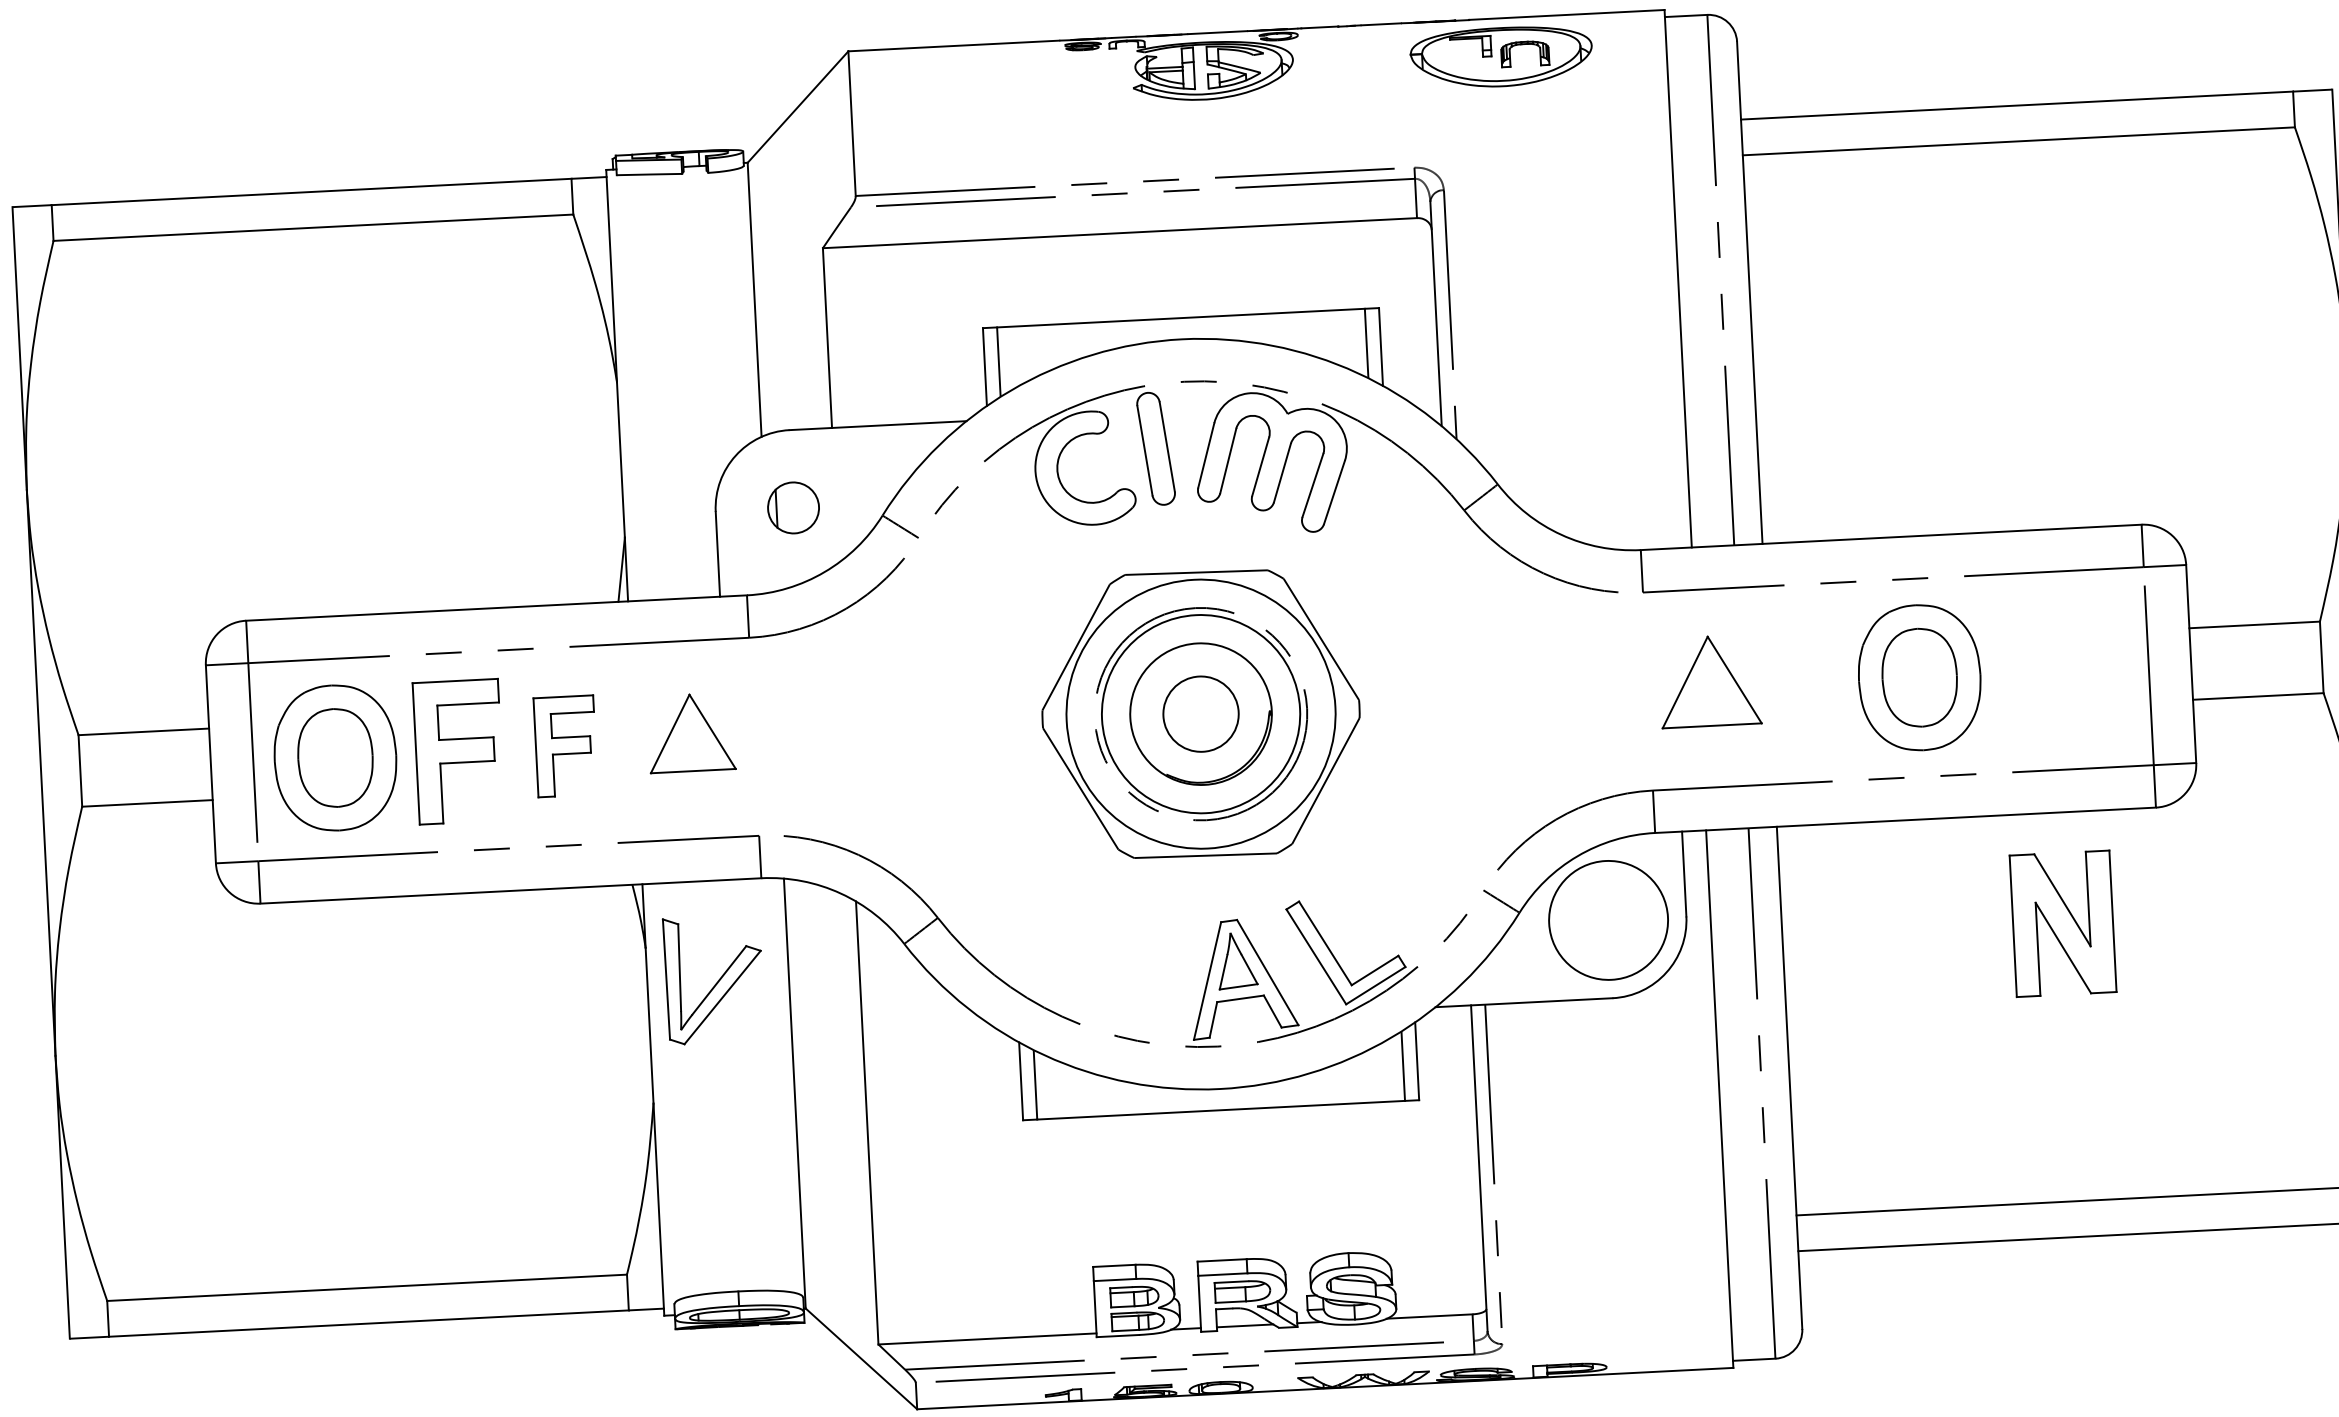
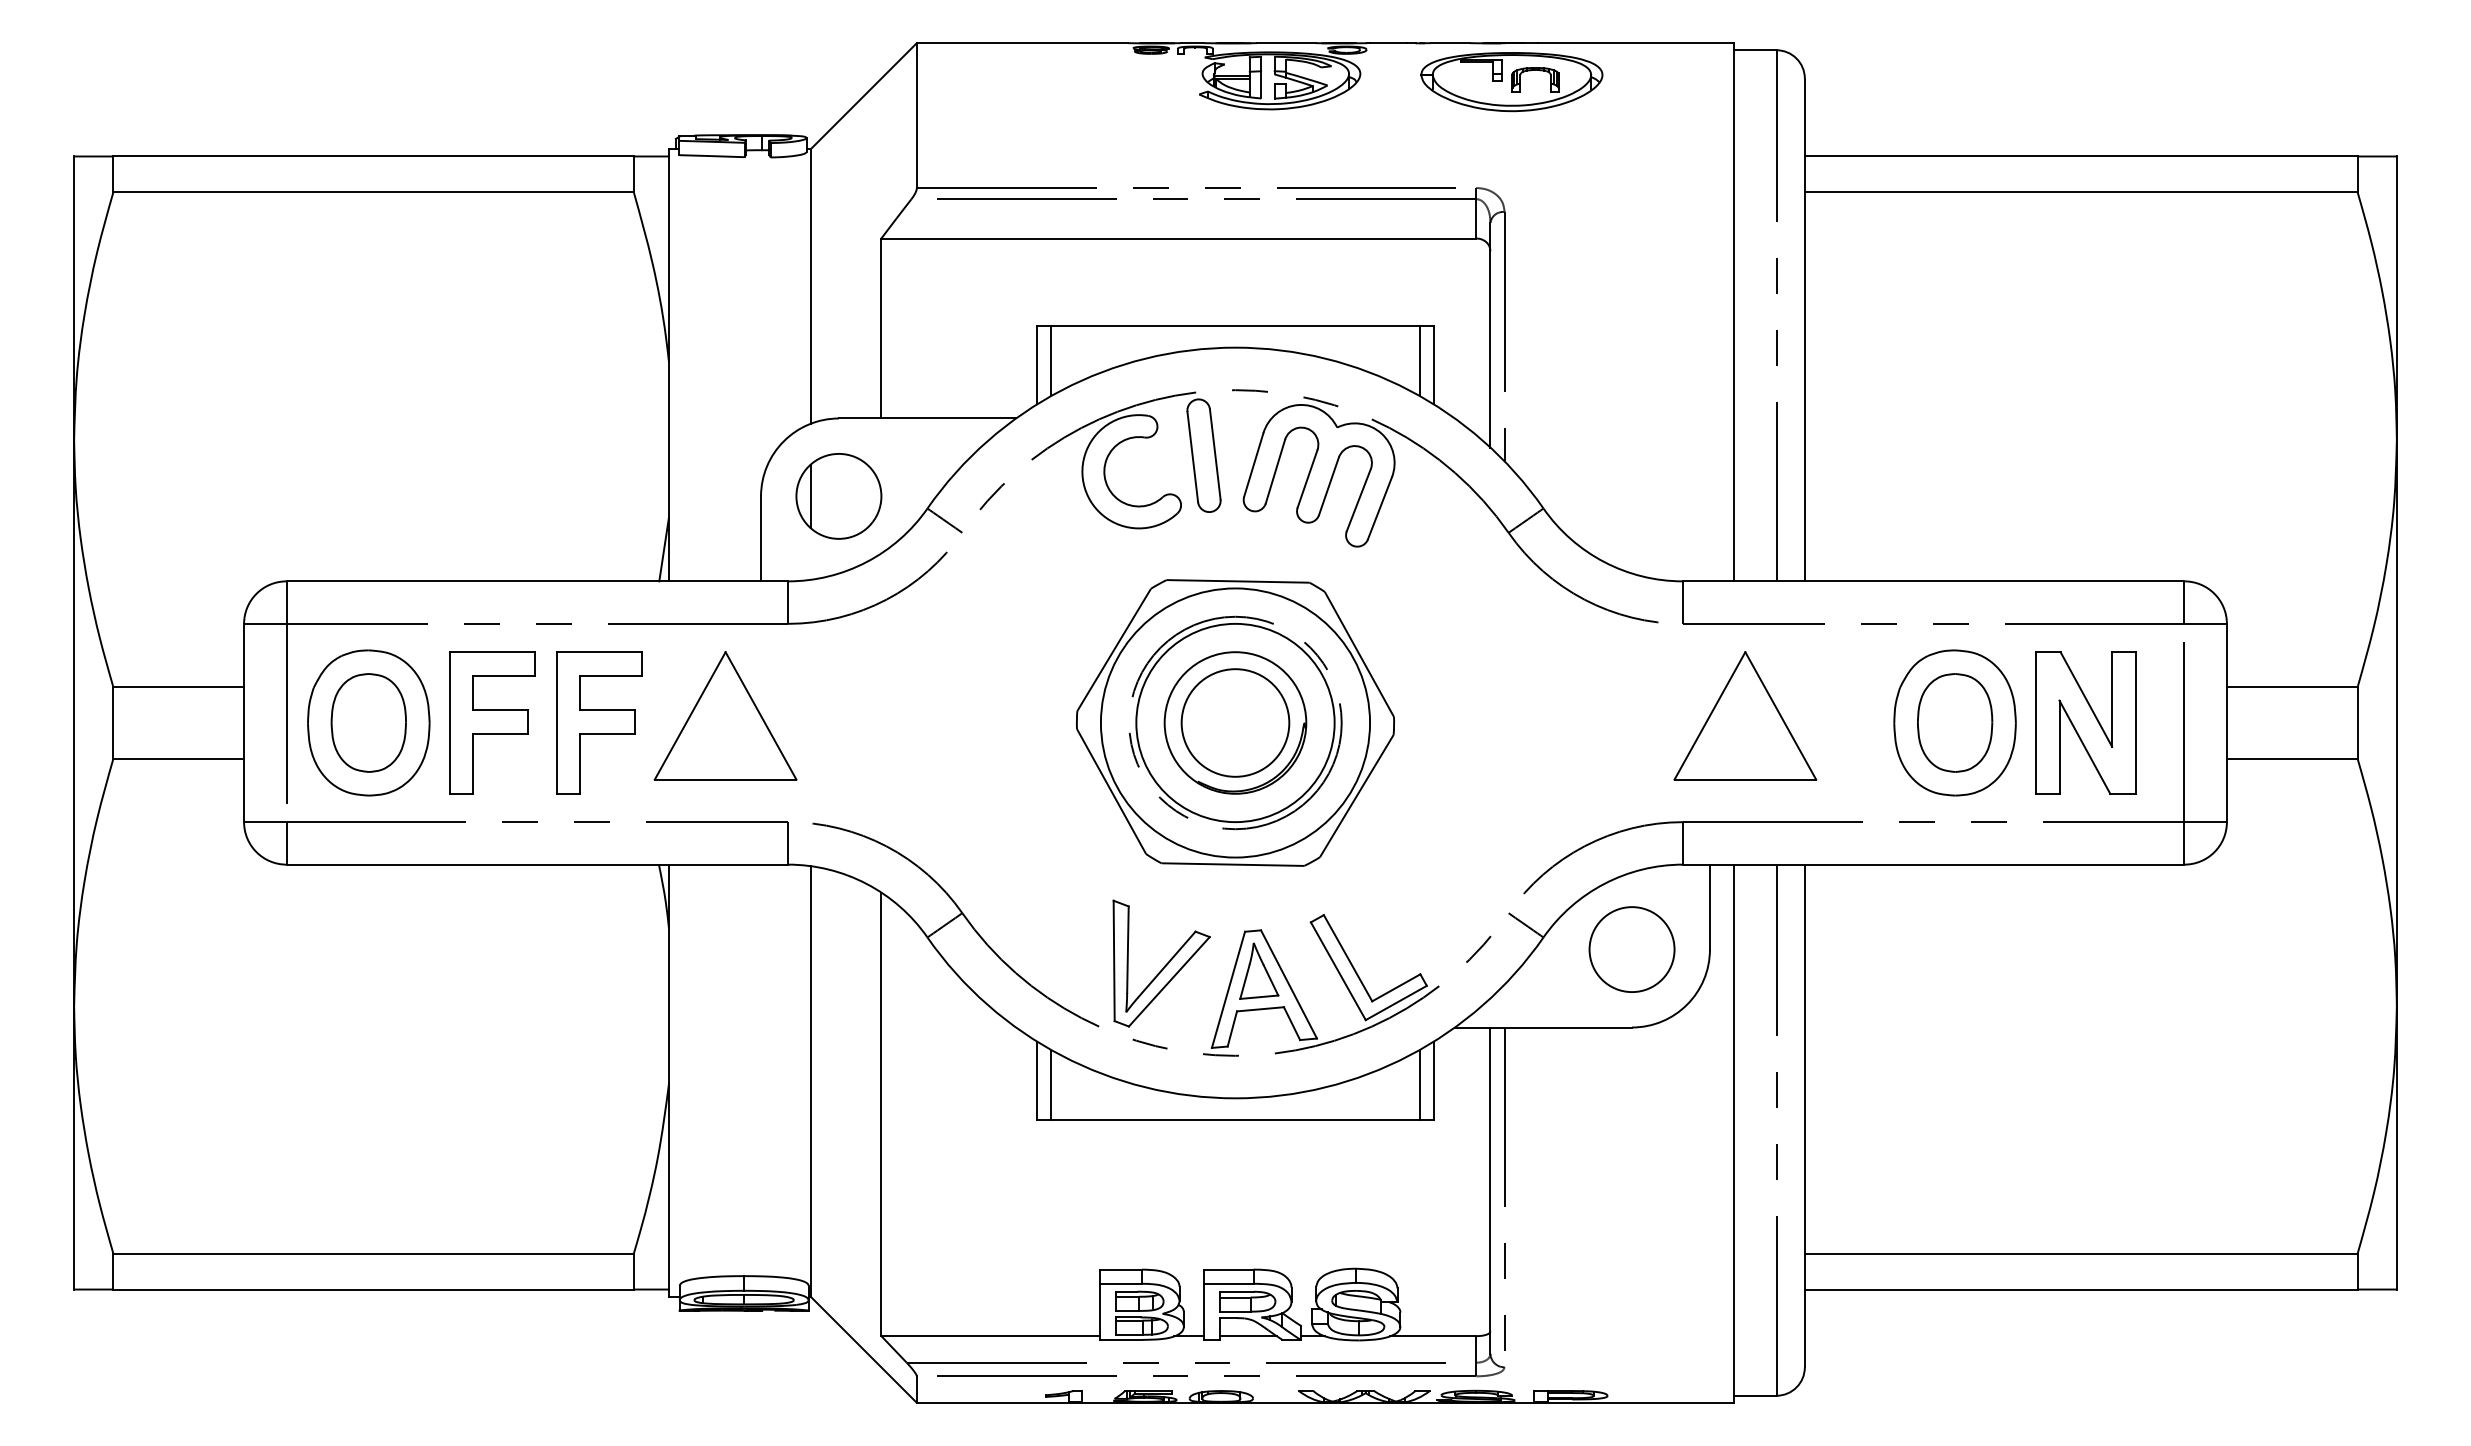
part: (1501, 57) -> (1511, 82), moved
part: (793, 508) -> (838, 496), size x1.67
part: (1710, 680) -> (1745, 715), size x1.43
circle: (1201, 713) -> (1235, 722), size x1.43
part: (691, 732) -> (725, 715), size x1.67
part: (565, 745) -> (599, 722), size x1.43
circle: (1608, 920) -> (1631, 949), size x0.71
part: (2062, 923) -> (2085, 722), moved
part: (713, 979) -> (1161, 963), moved

